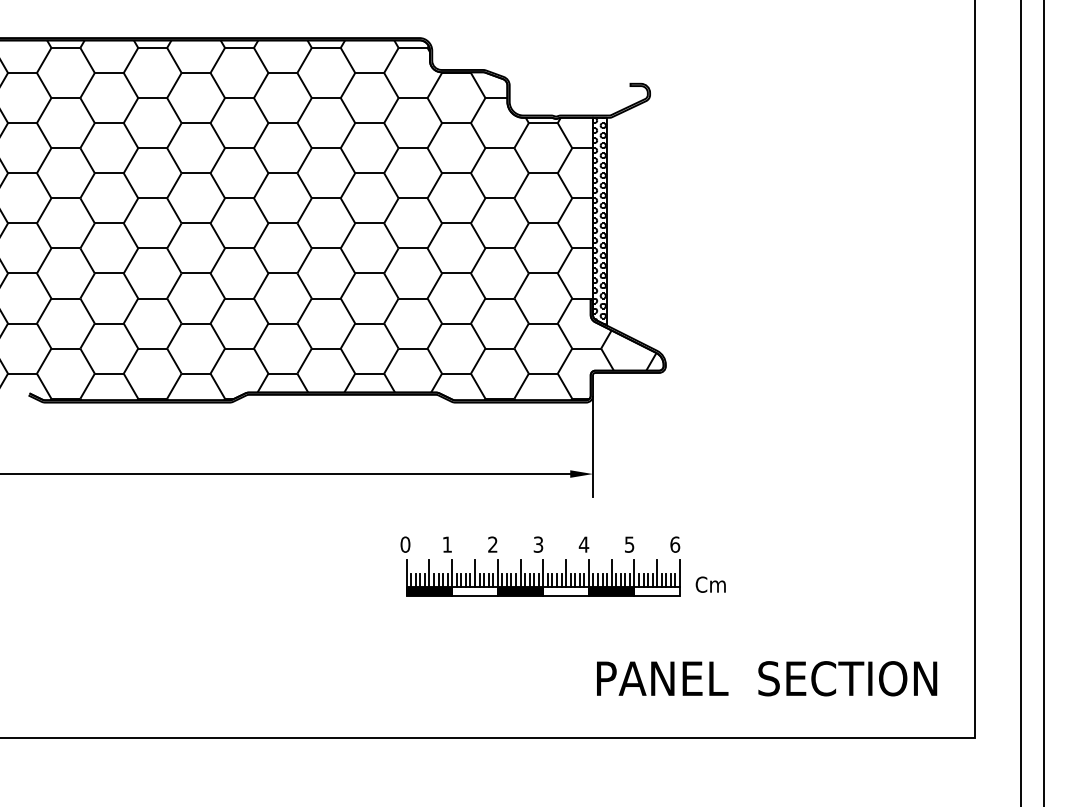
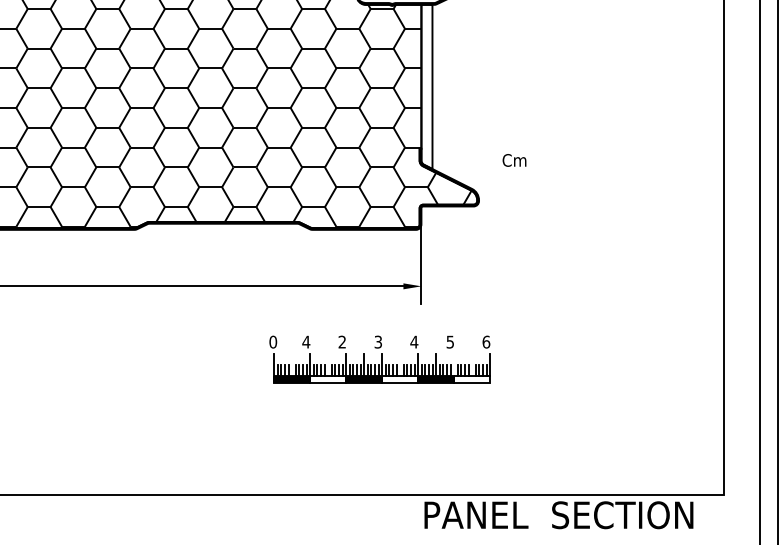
hatch: (599, 220) -> (426, 85), removed
text: (447, 544) -> (306, 342), 1 -> 4
line: (429, 573) -> (292, 364), removed
line: (474, 573) -> (327, 364), removed
line: (566, 573) -> (400, 364), removed
line: (634, 573) -> (454, 364), removed
line: (657, 573) -> (472, 364), removed
text: (710, 584) -> (514, 160), moved
text: (767, 678) -> (559, 515), moved

